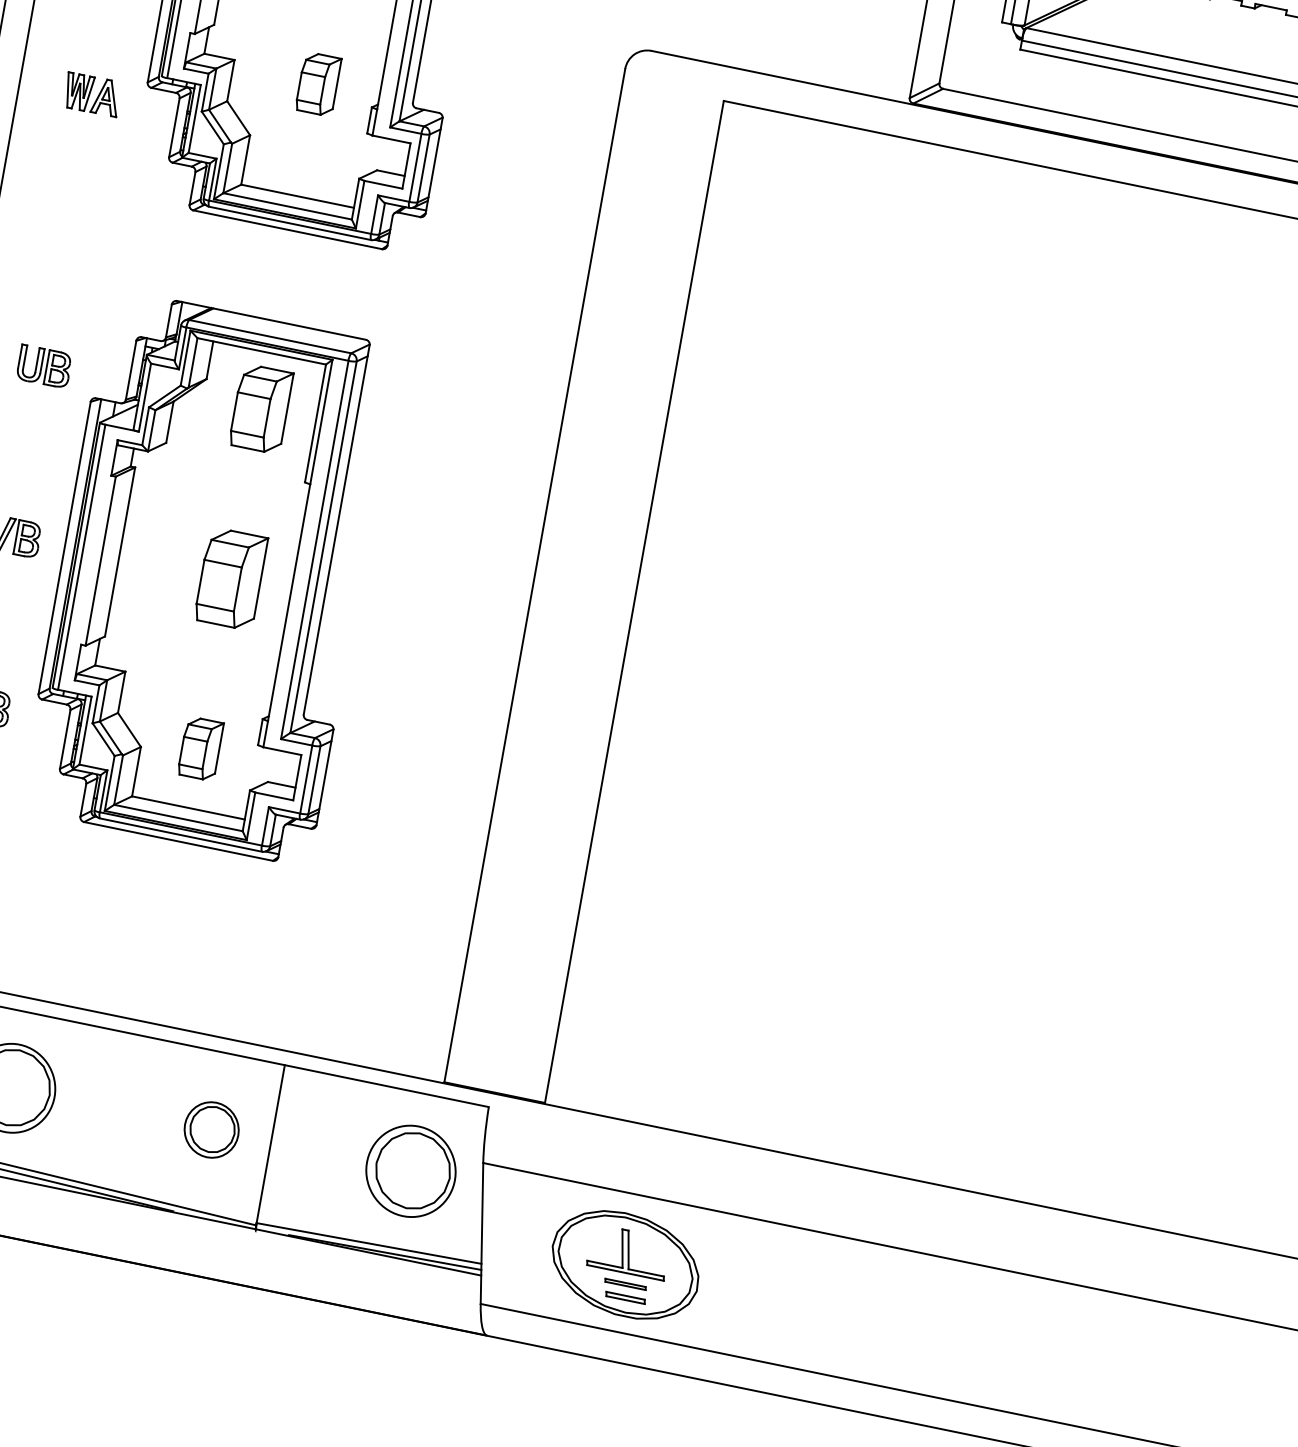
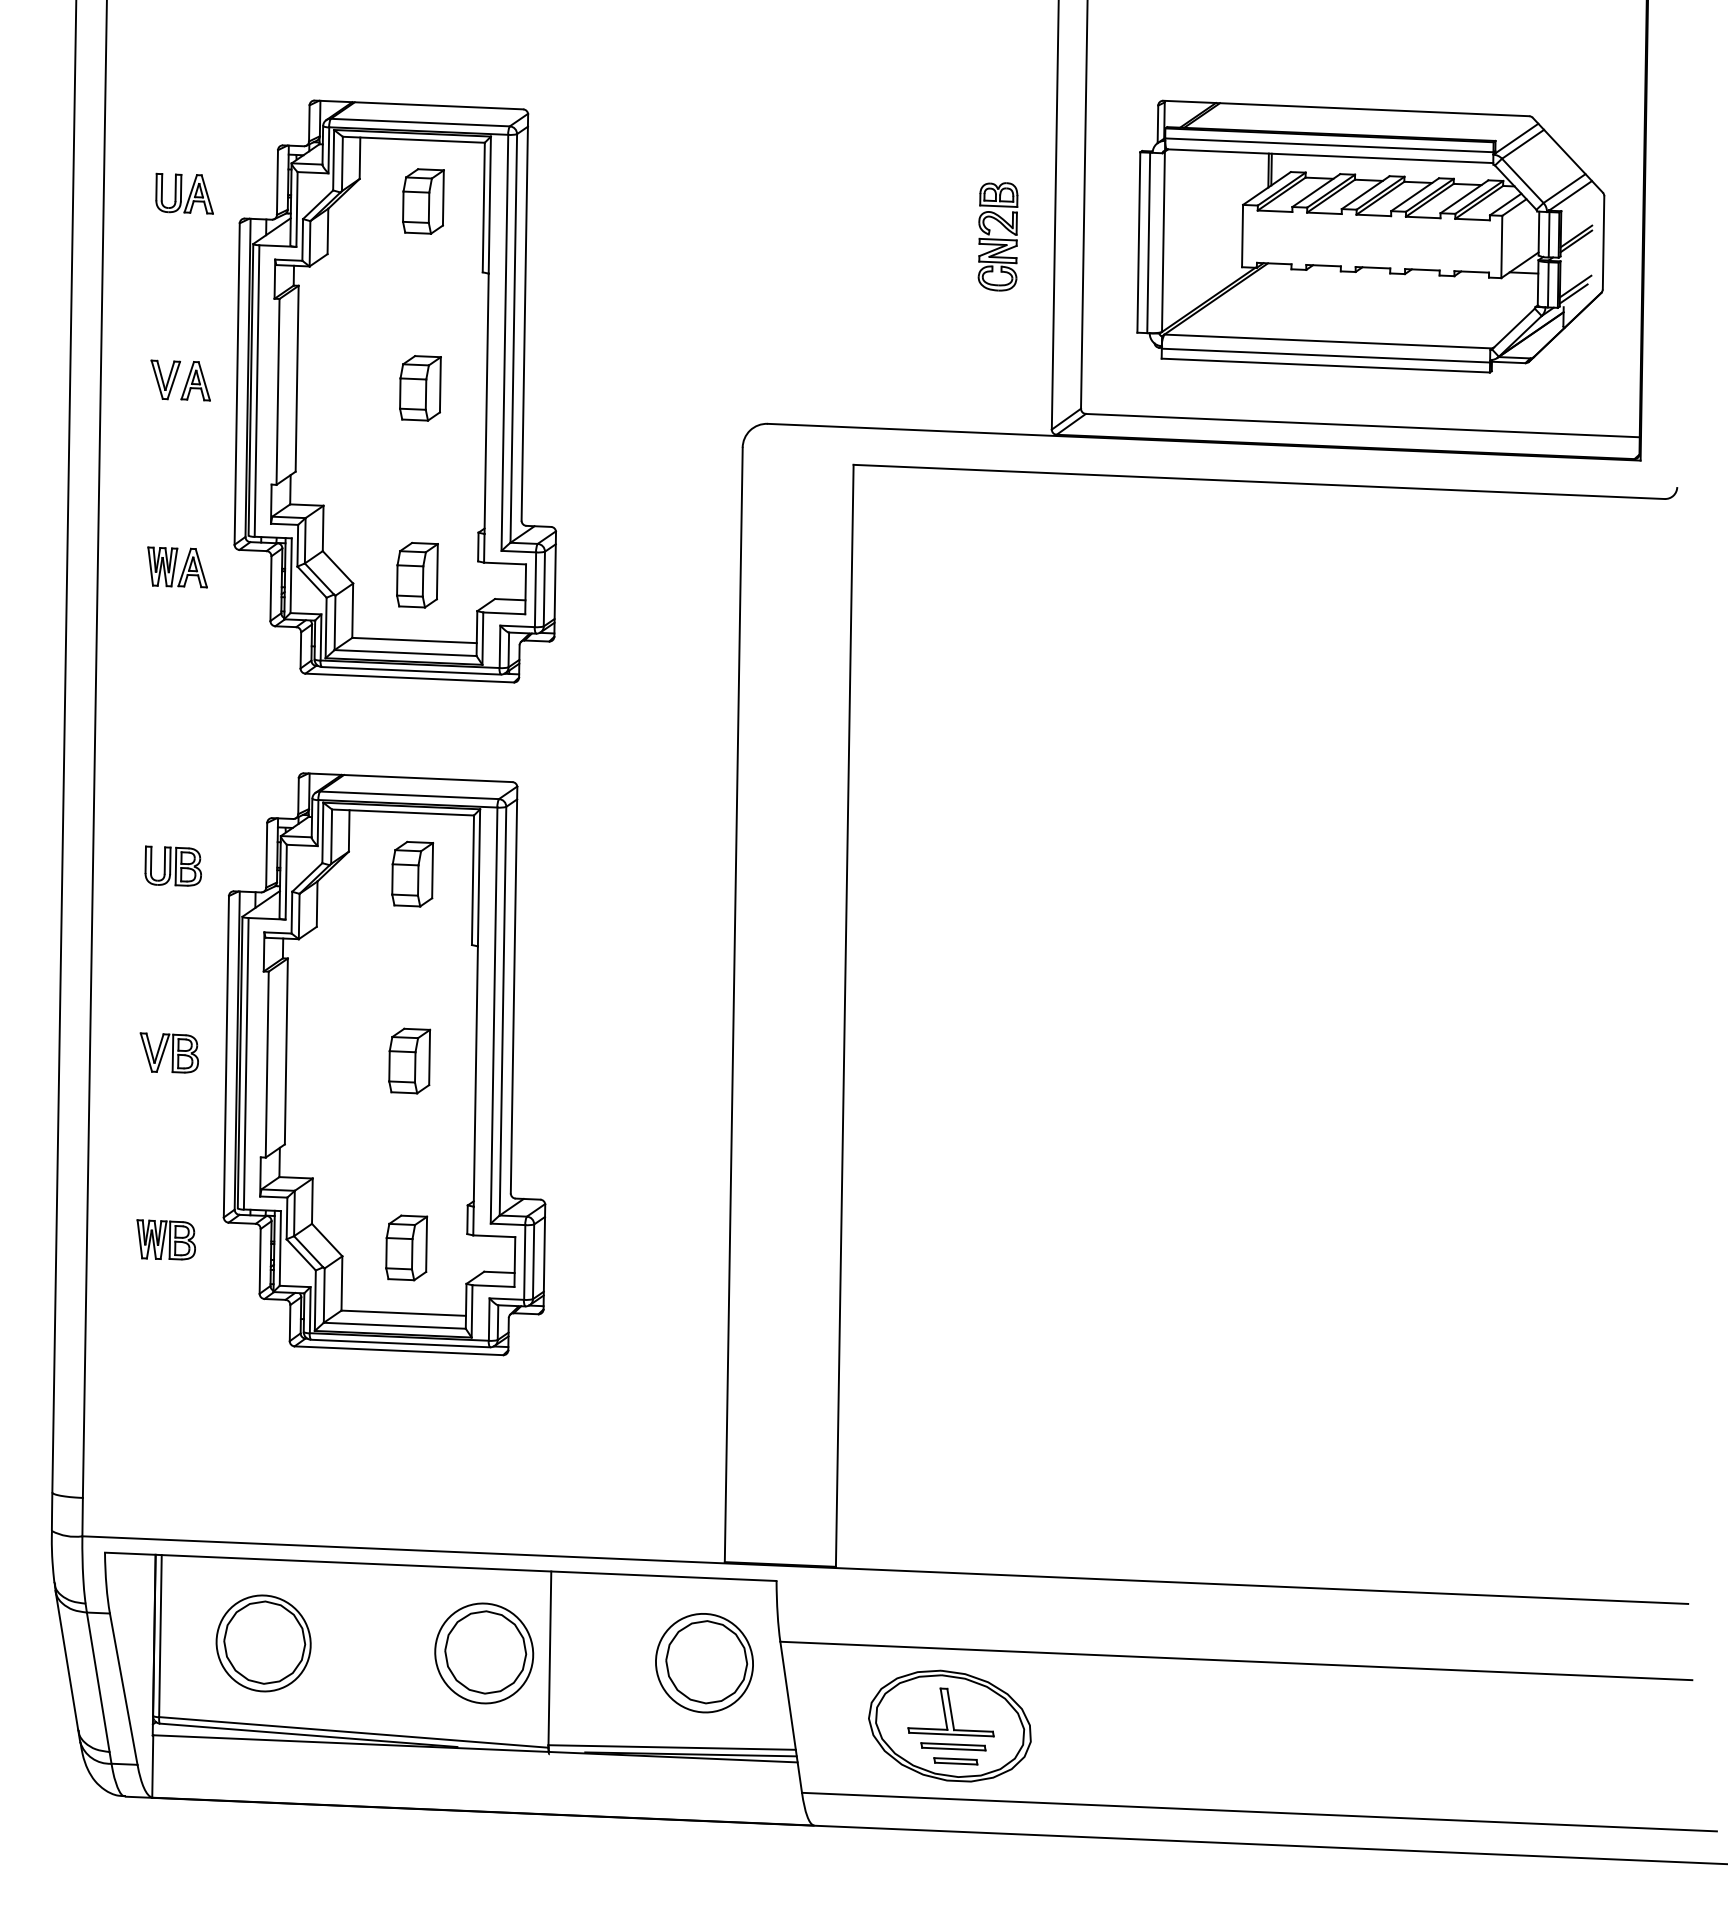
part: (318, 83) -> (417, 574), moved
part: (261, 408) -> (412, 873), size x0.71
part: (231, 578) -> (409, 1060), size x0.62
part: (211, 1130) -> (484, 1653), size x1.67
part: (625, 1284) -> (953, 1746), size x1.43

